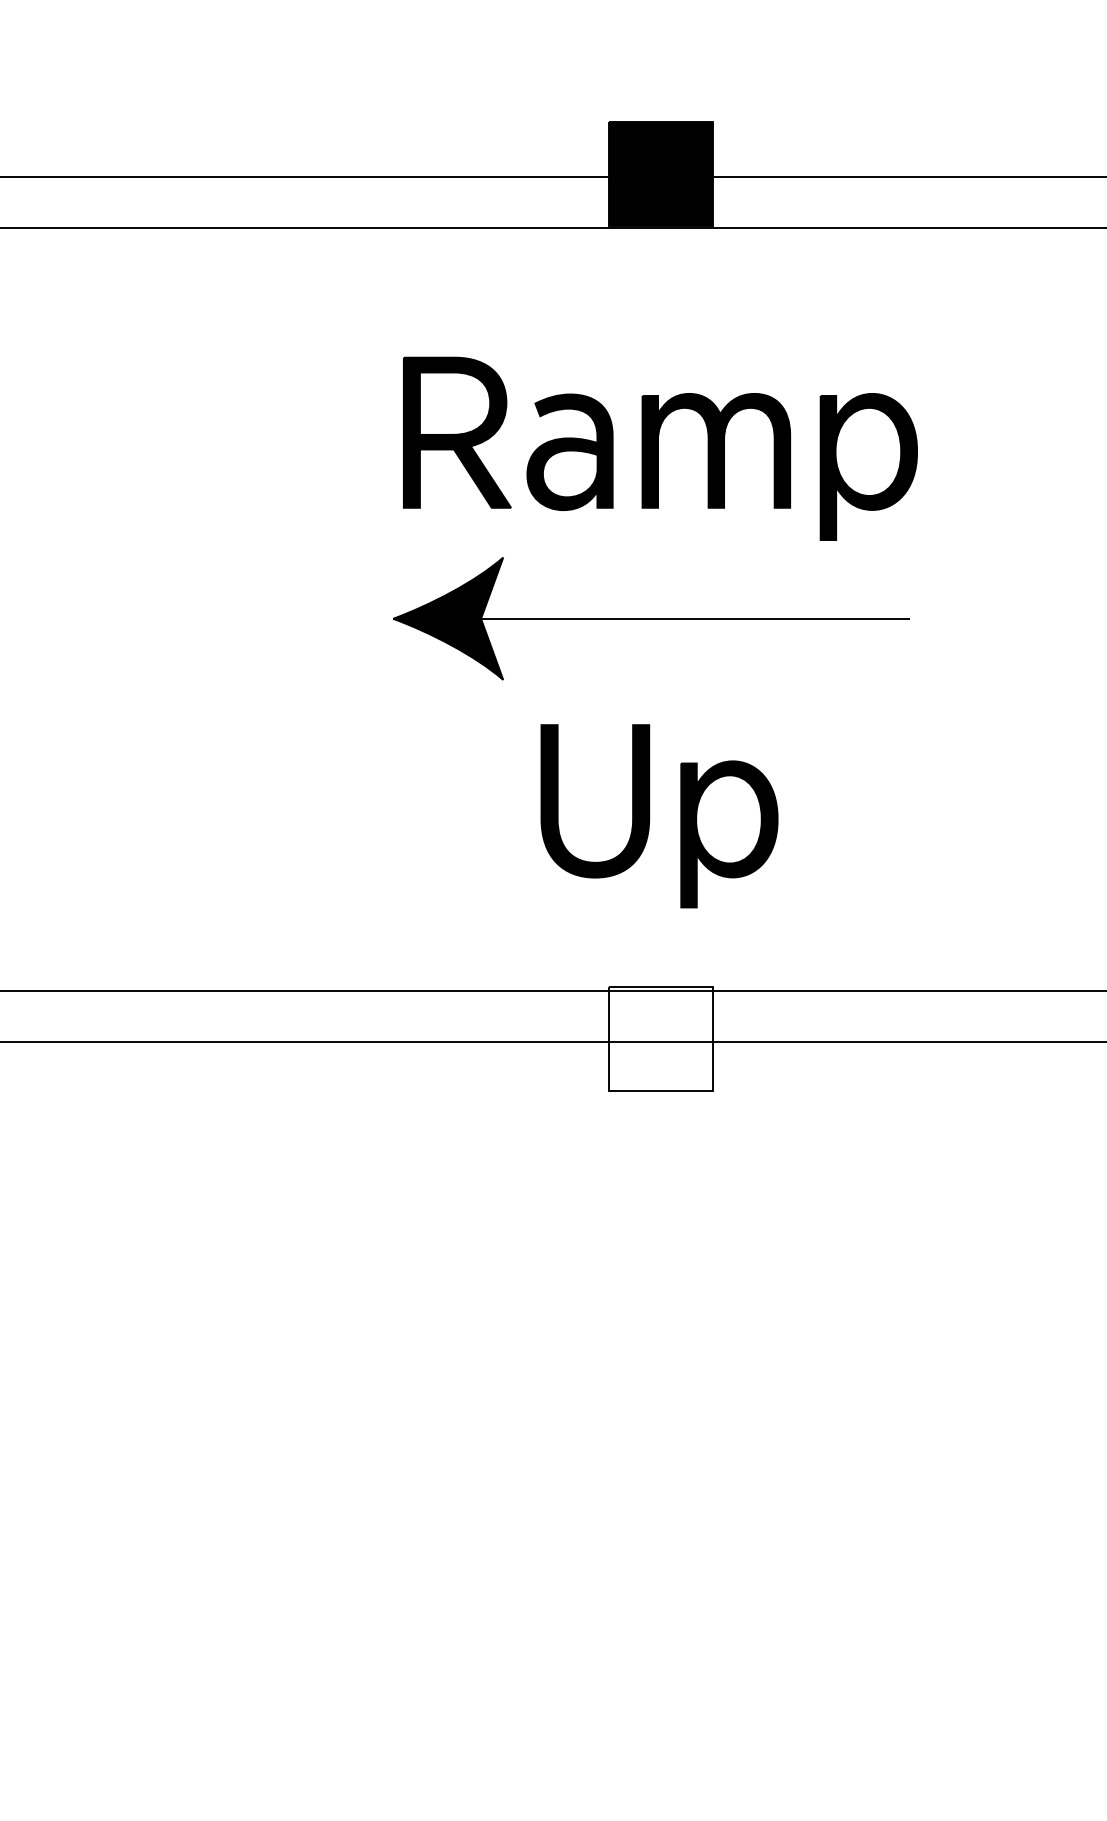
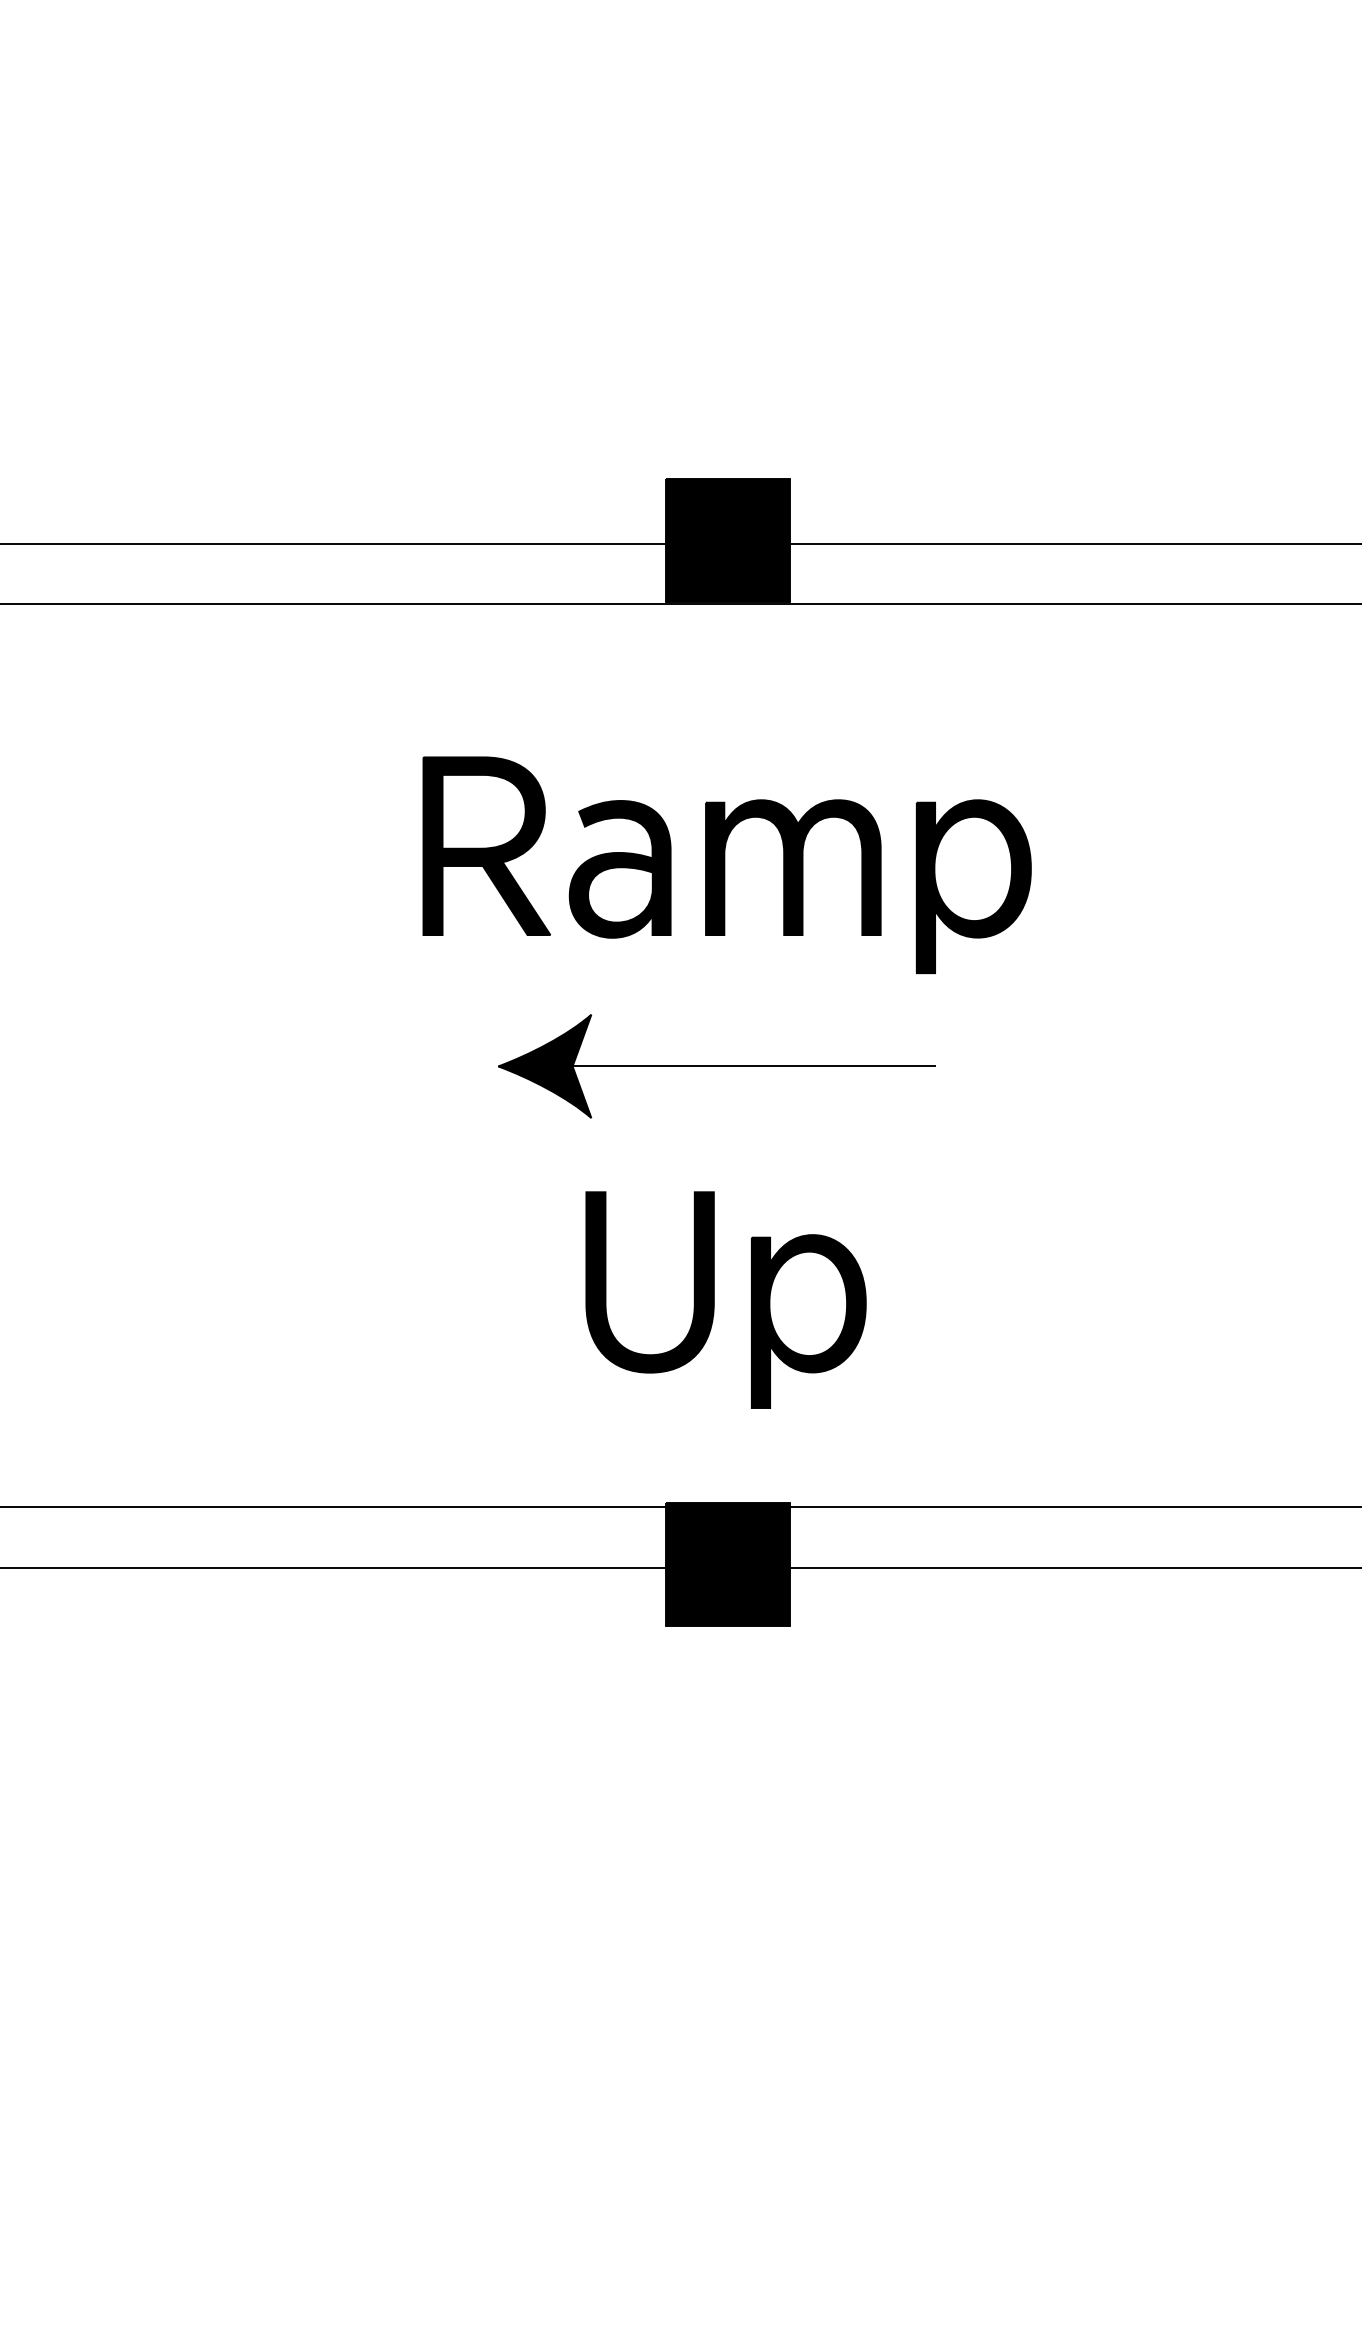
part: (651, 618) -> (716, 1066), size x0.71
fill: (660, 1038) -> (727, 1563), added

